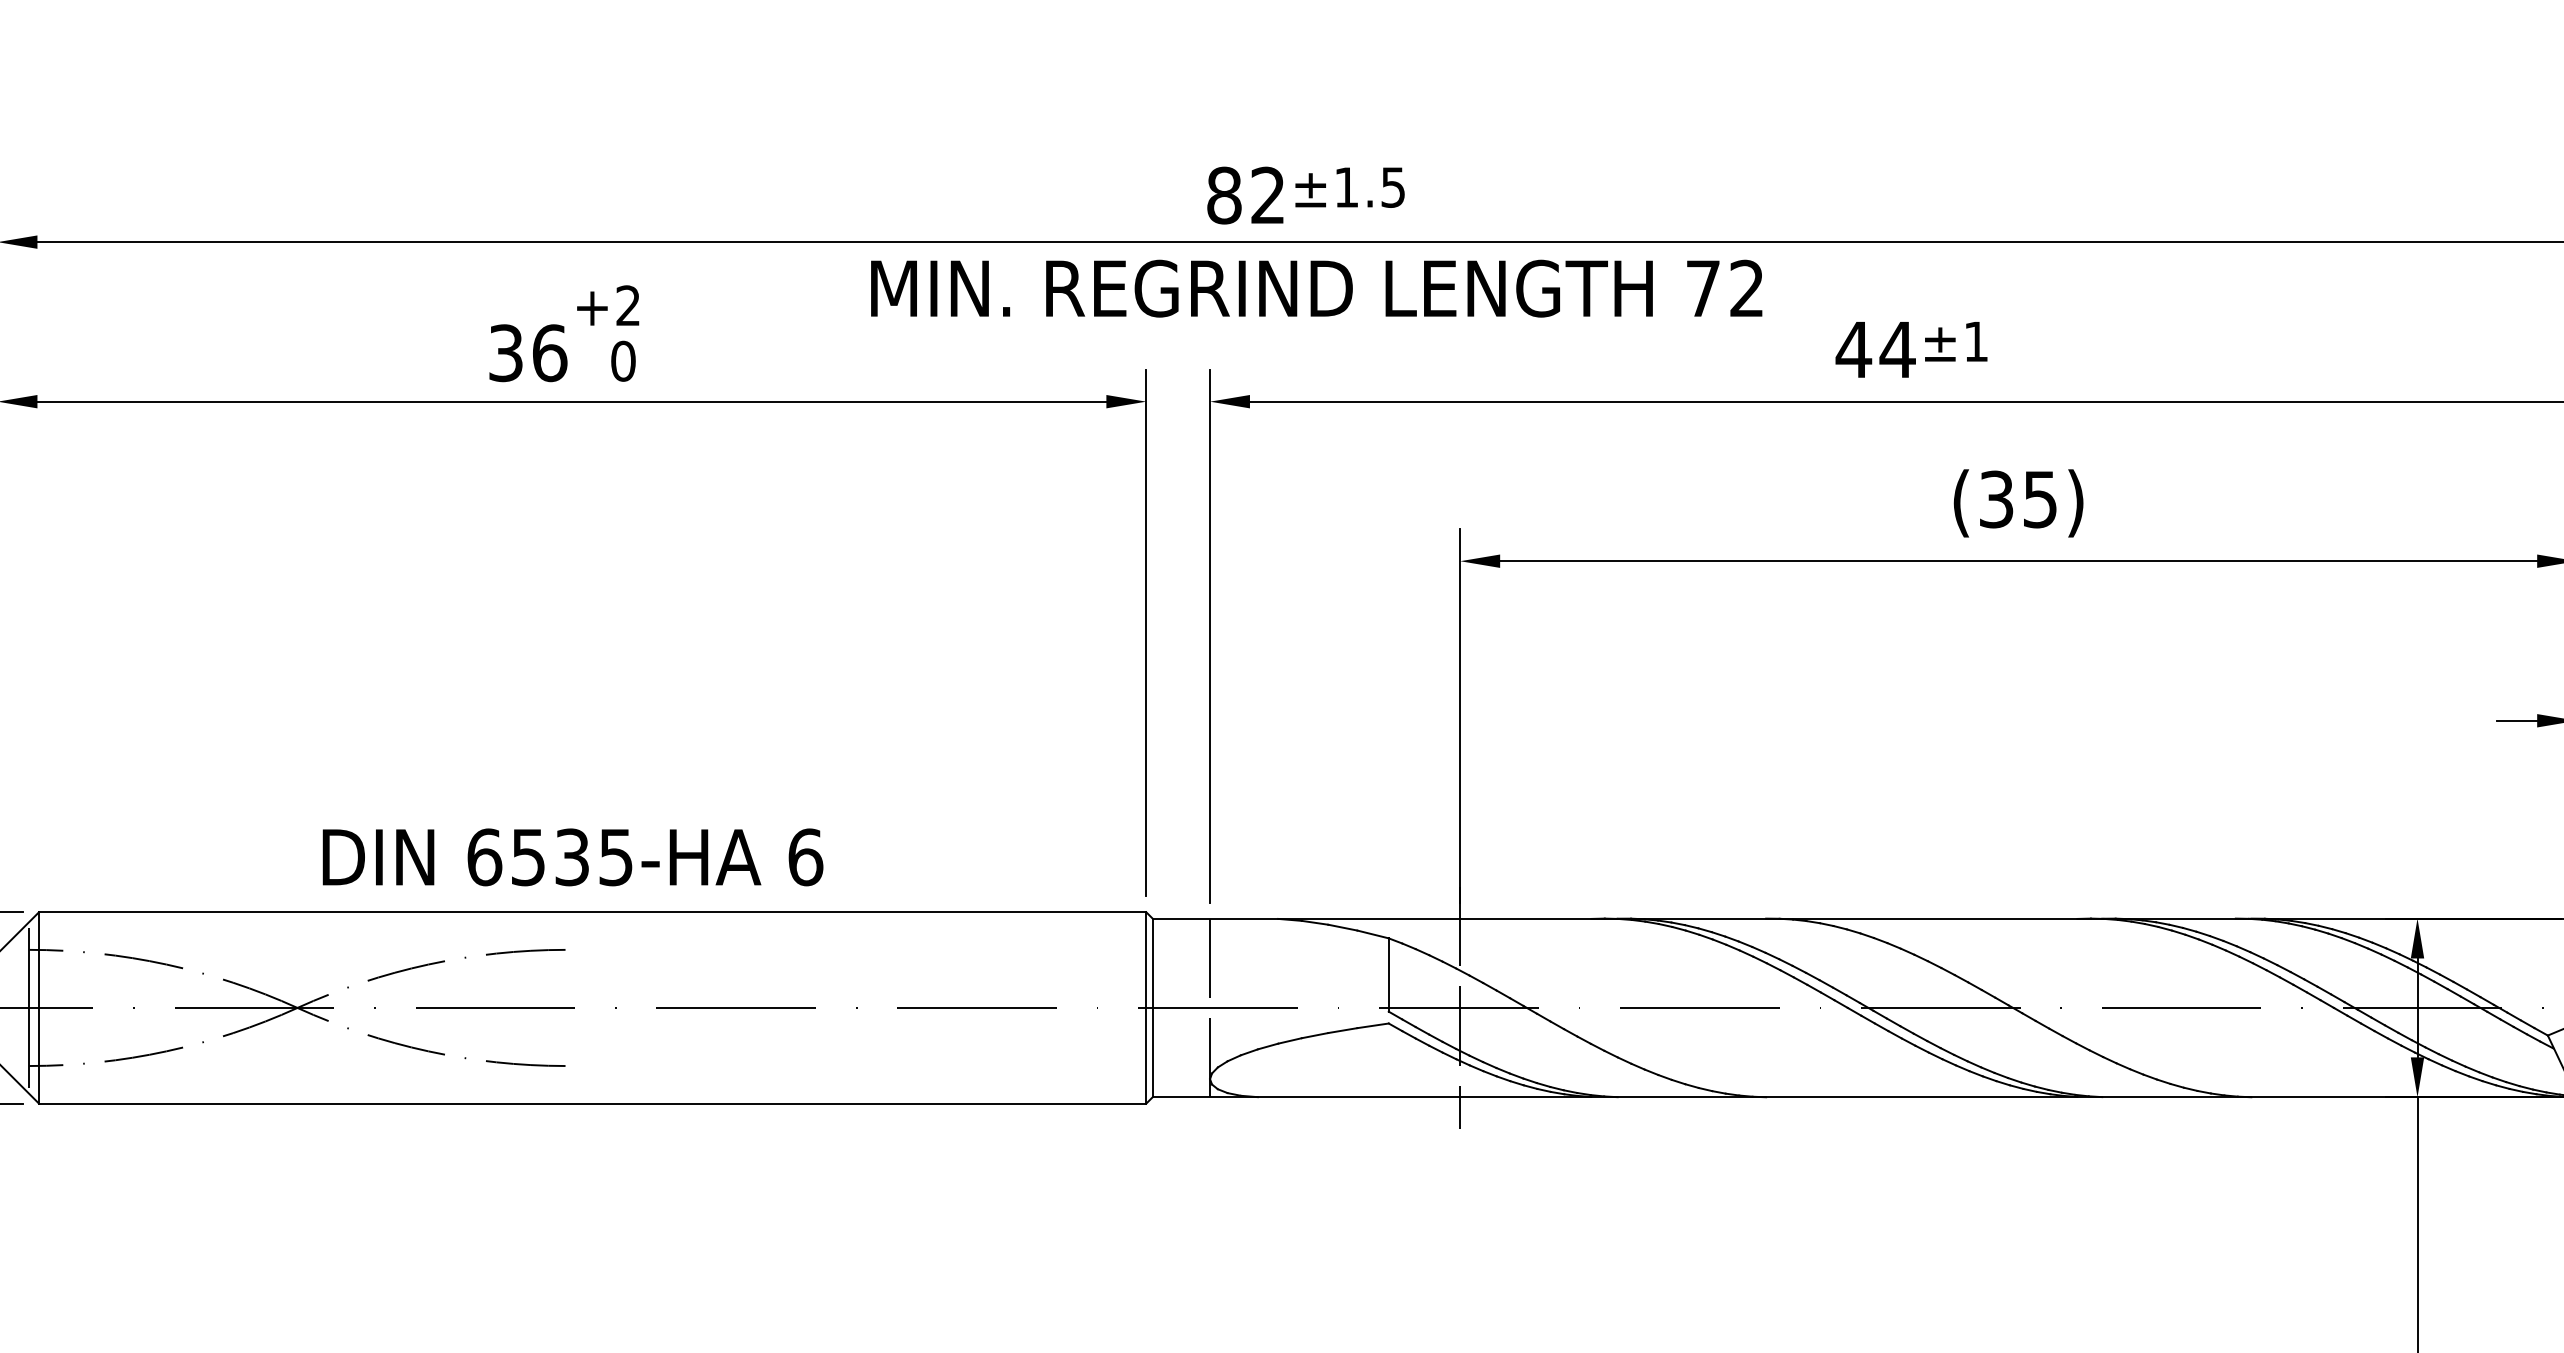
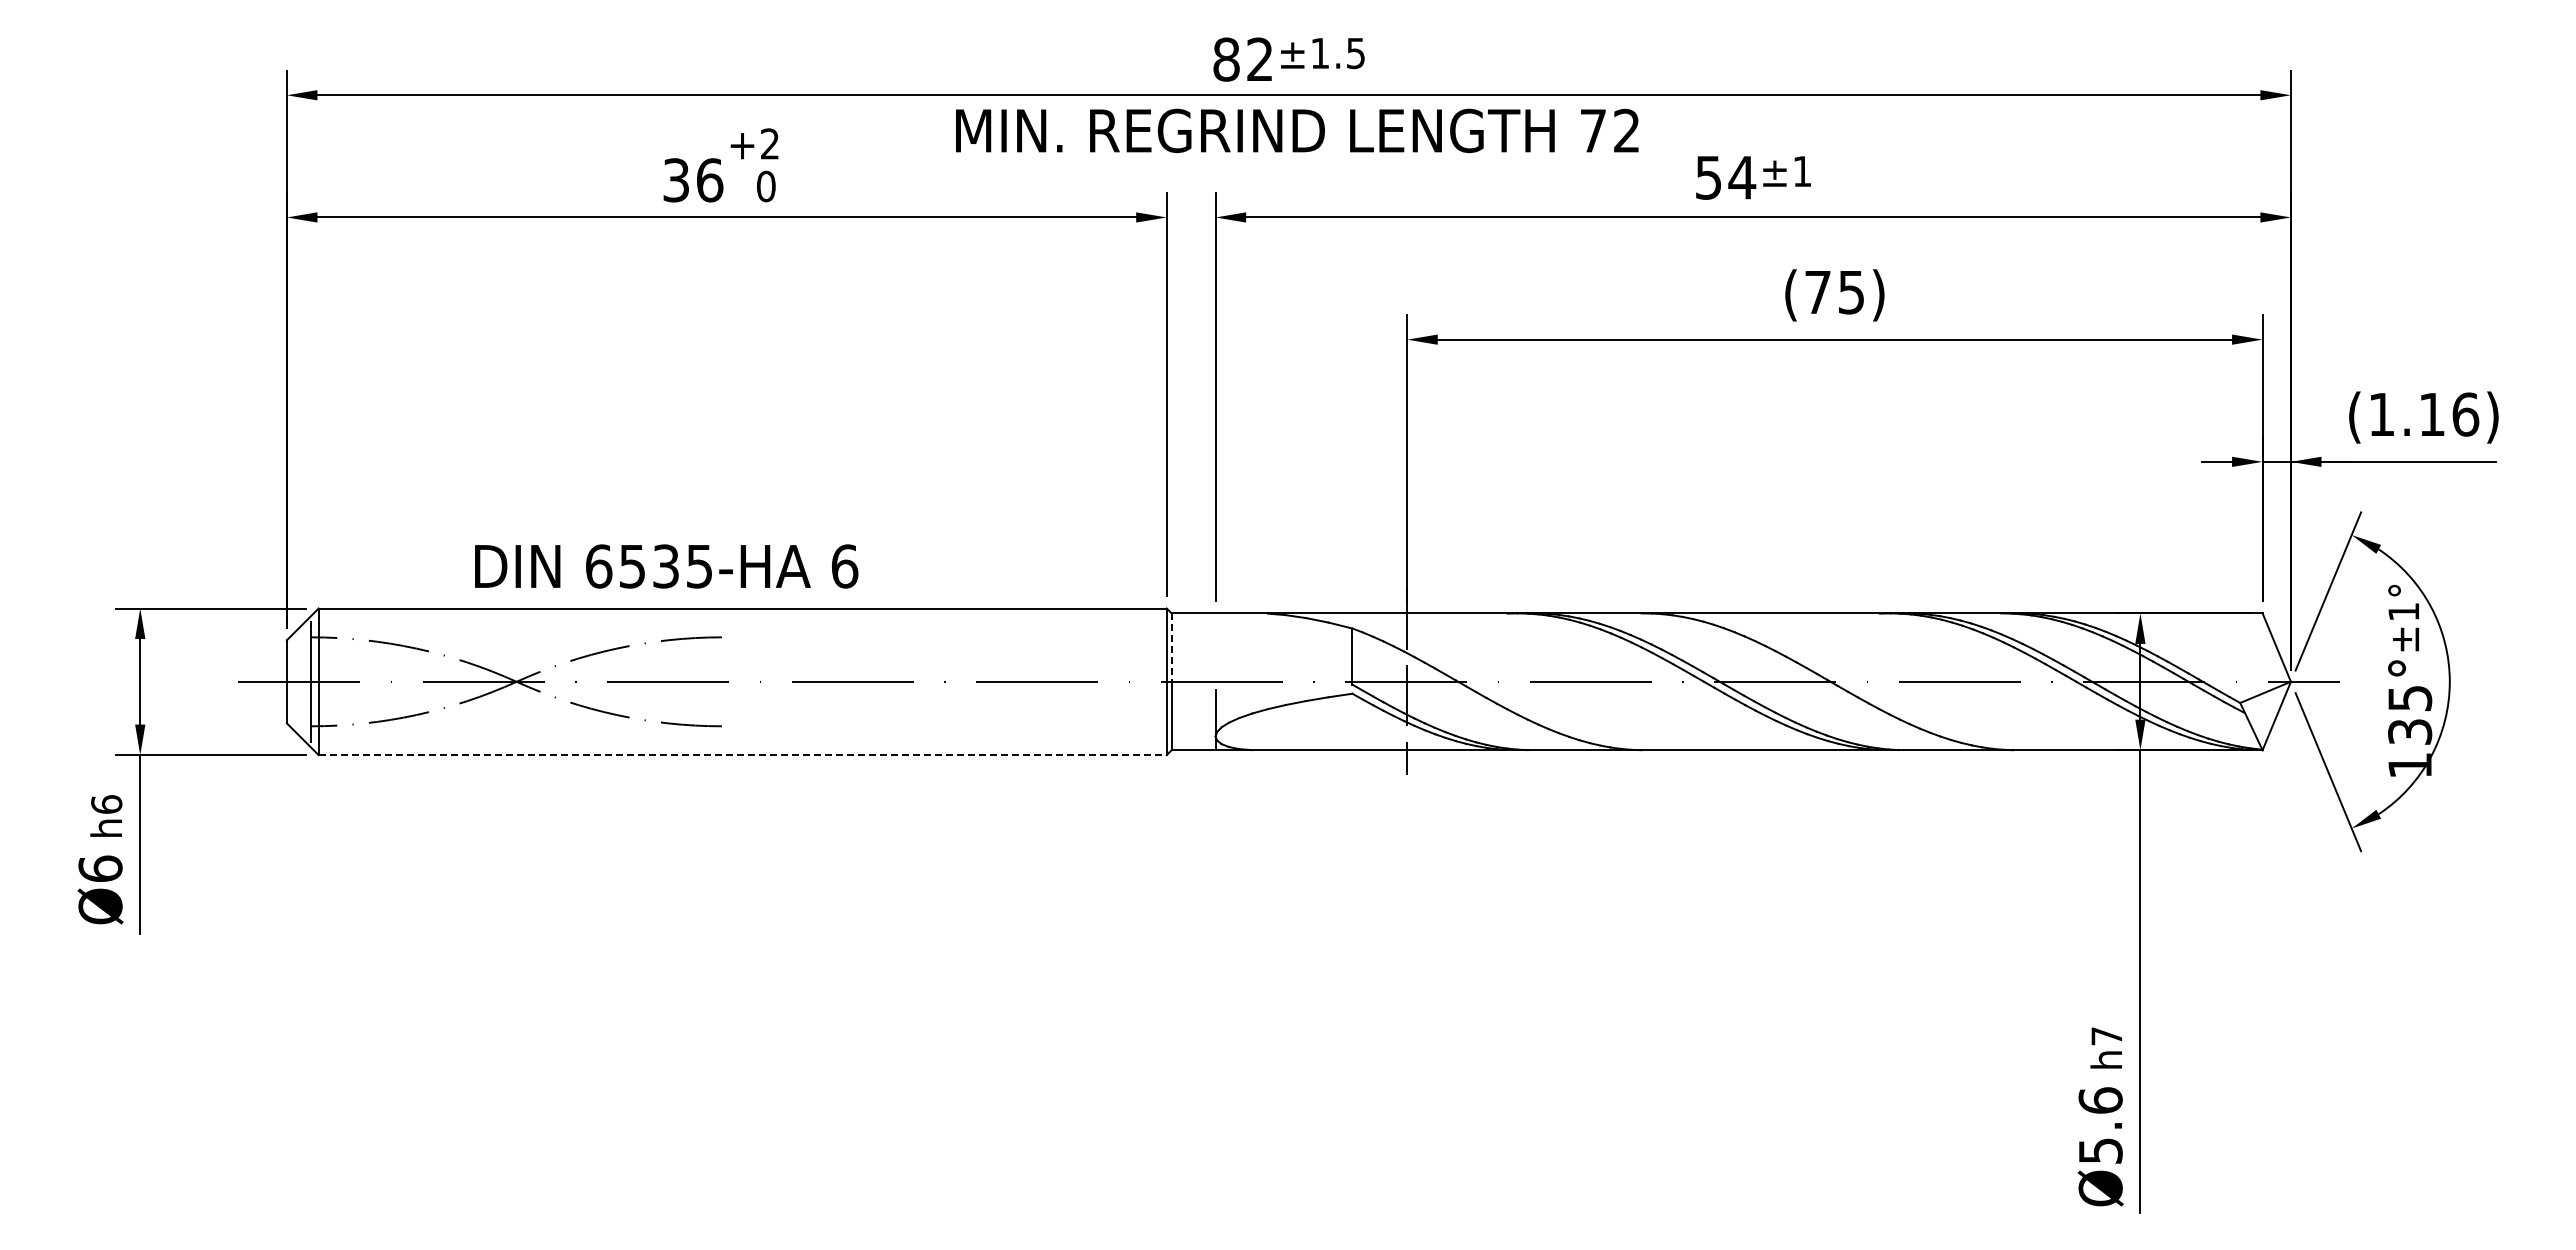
text: (1853, 349) -> (1708, 177), 44 -> 54
text: (1995, 499) -> (1817, 292), (35) -> (75)
text: (572, 857) -> (666, 566), moved
line: (1209, 963) -> (1215, 647), removed
line: (1152, 964) -> (1171, 648), solid -> dashed
line: (593, 1104) -> (743, 755), solid -> dashed

